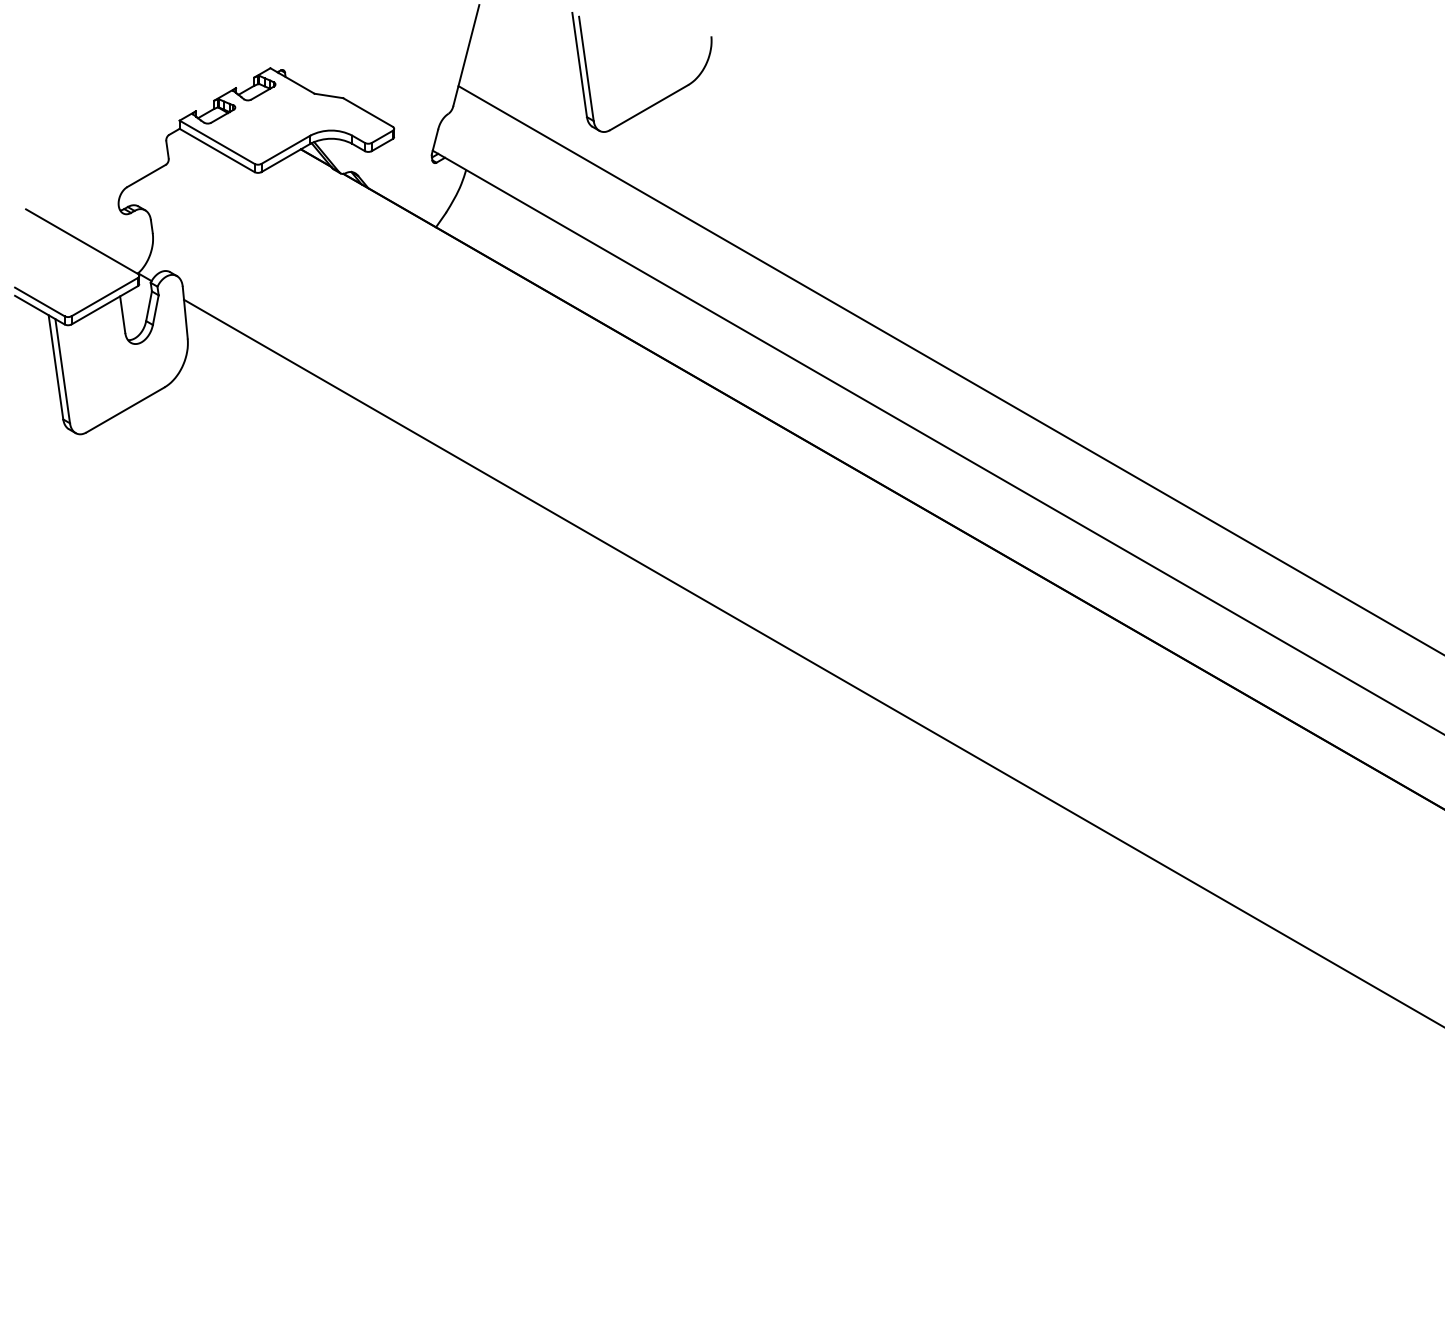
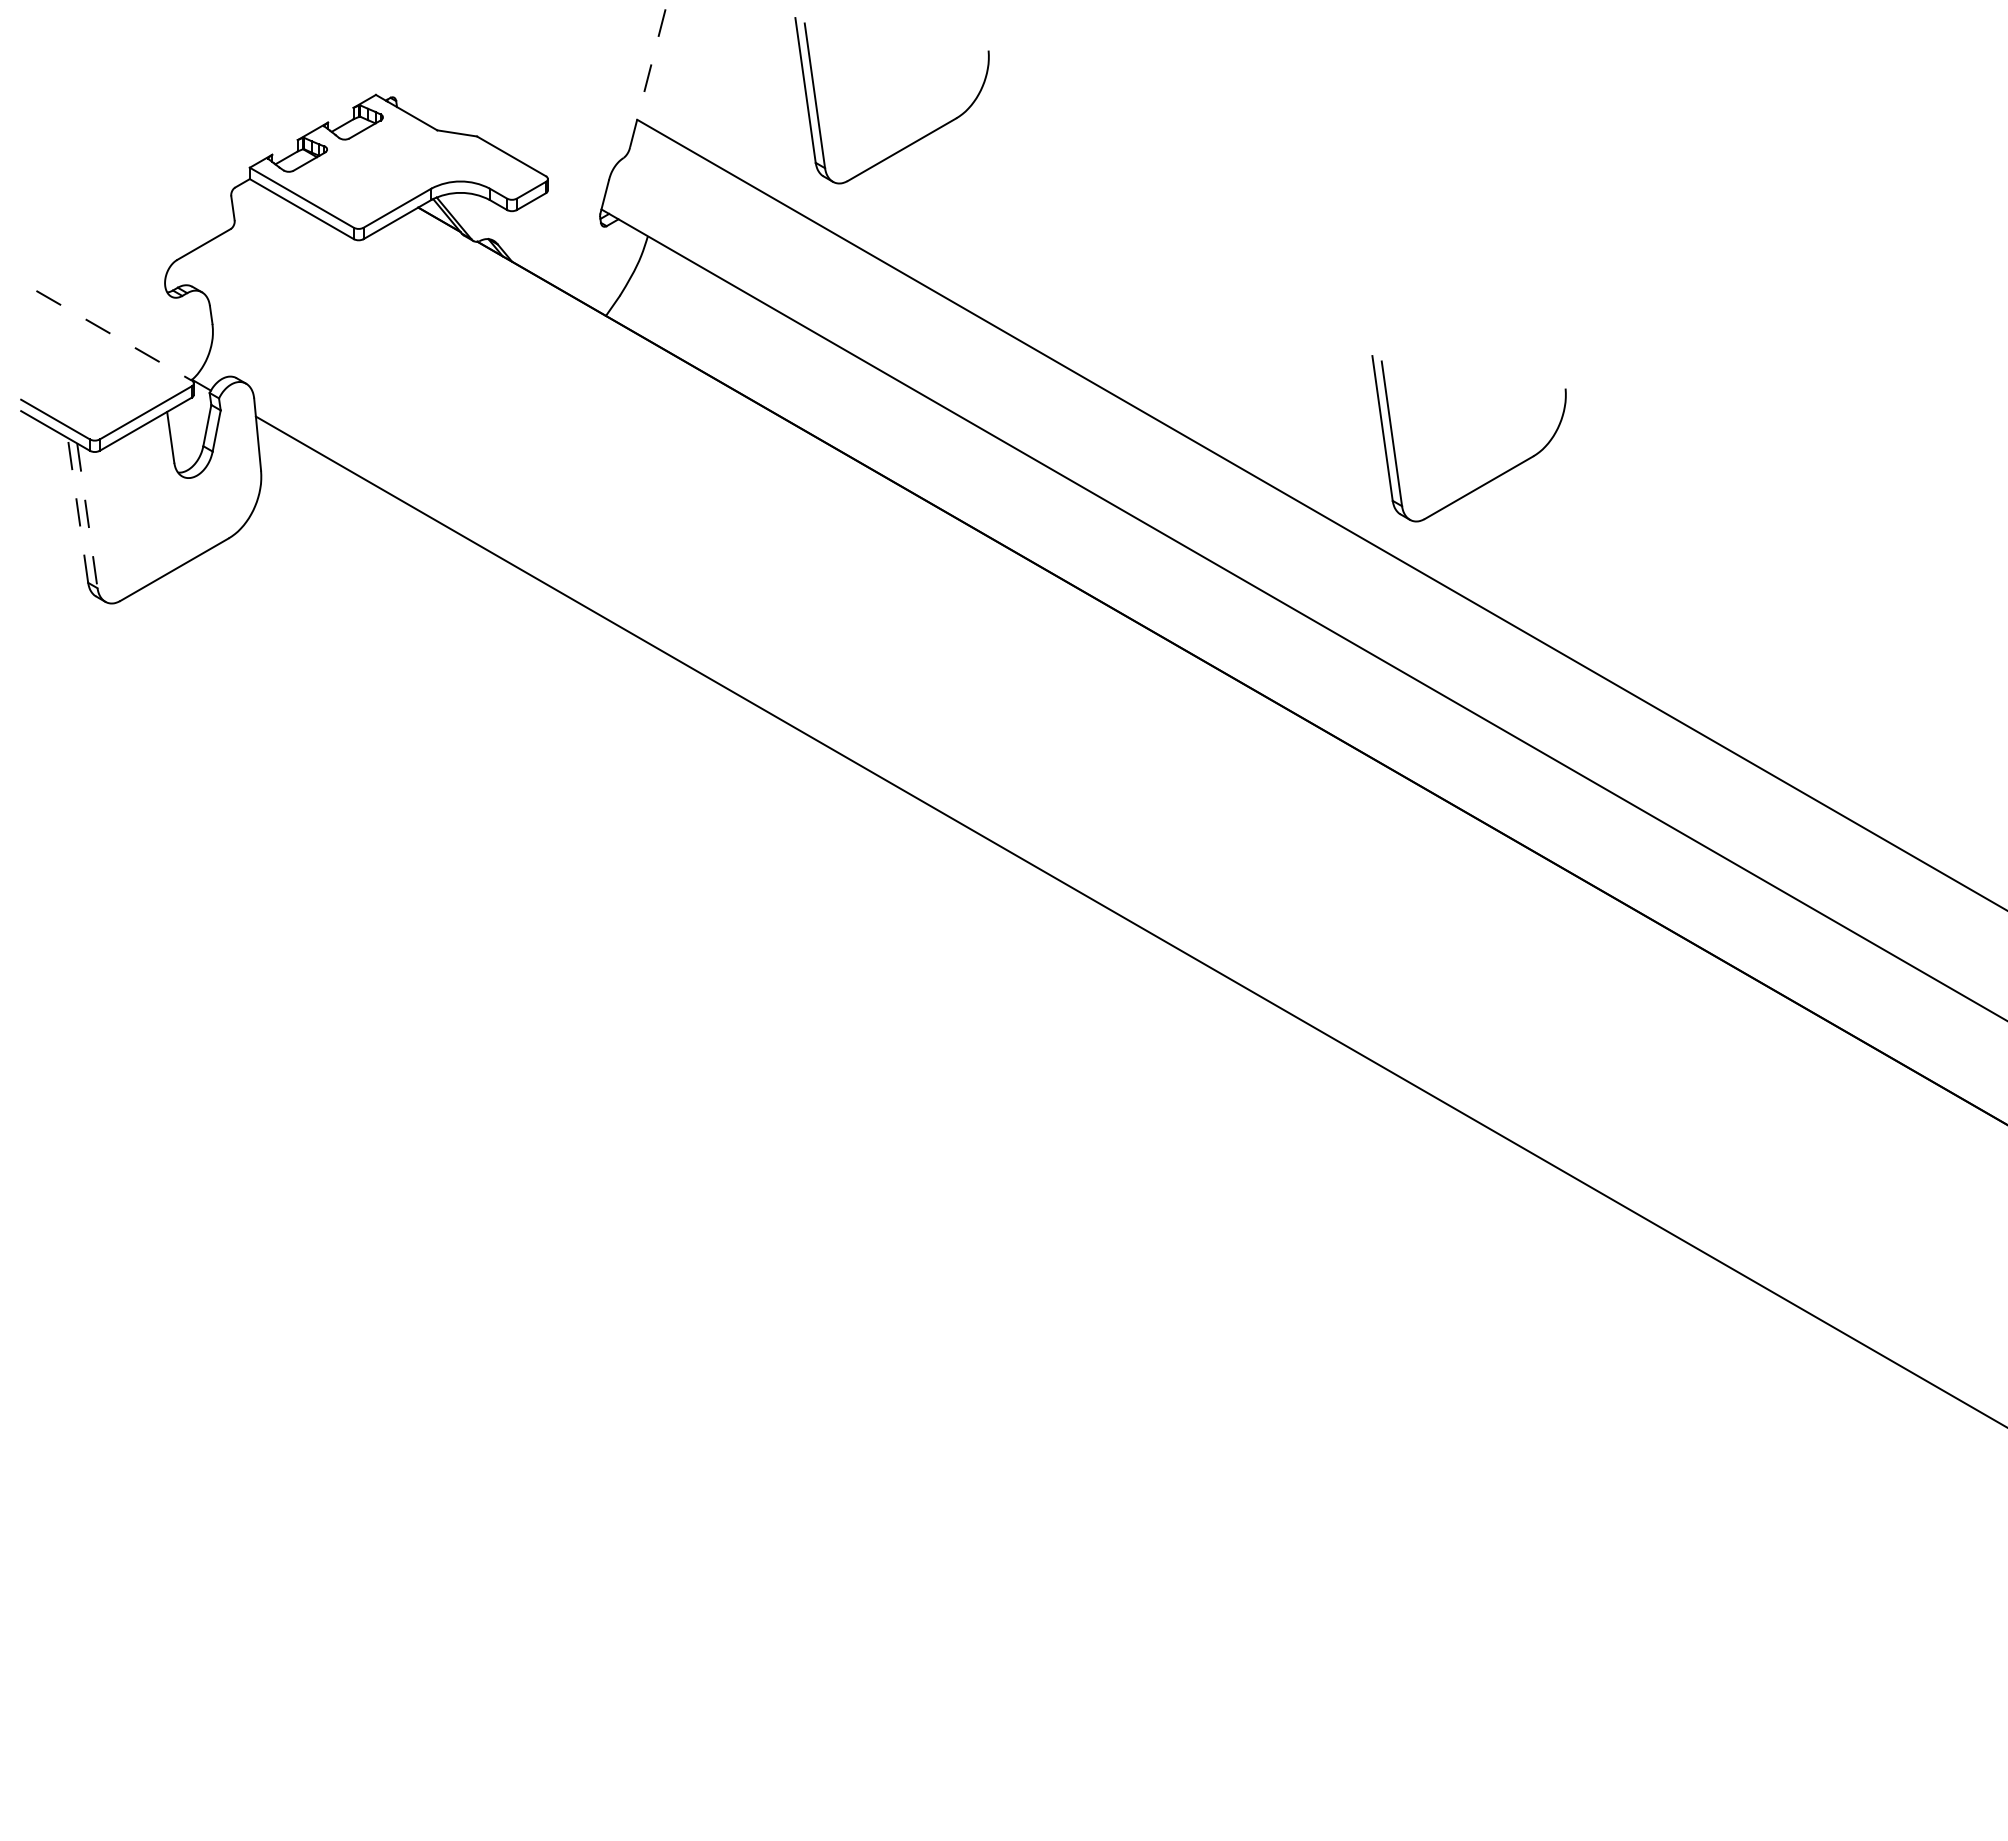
line: (466, 54) -> (648, 76), solid -> dashed
line: (82, 241) -> (114, 335), solid -> dashed
part: (1074, 344) -> (1492, 478), added
line: (55, 366) -> (77, 509), solid -> dashed
line: (62, 371) -> (87, 516), solid -> dashed

